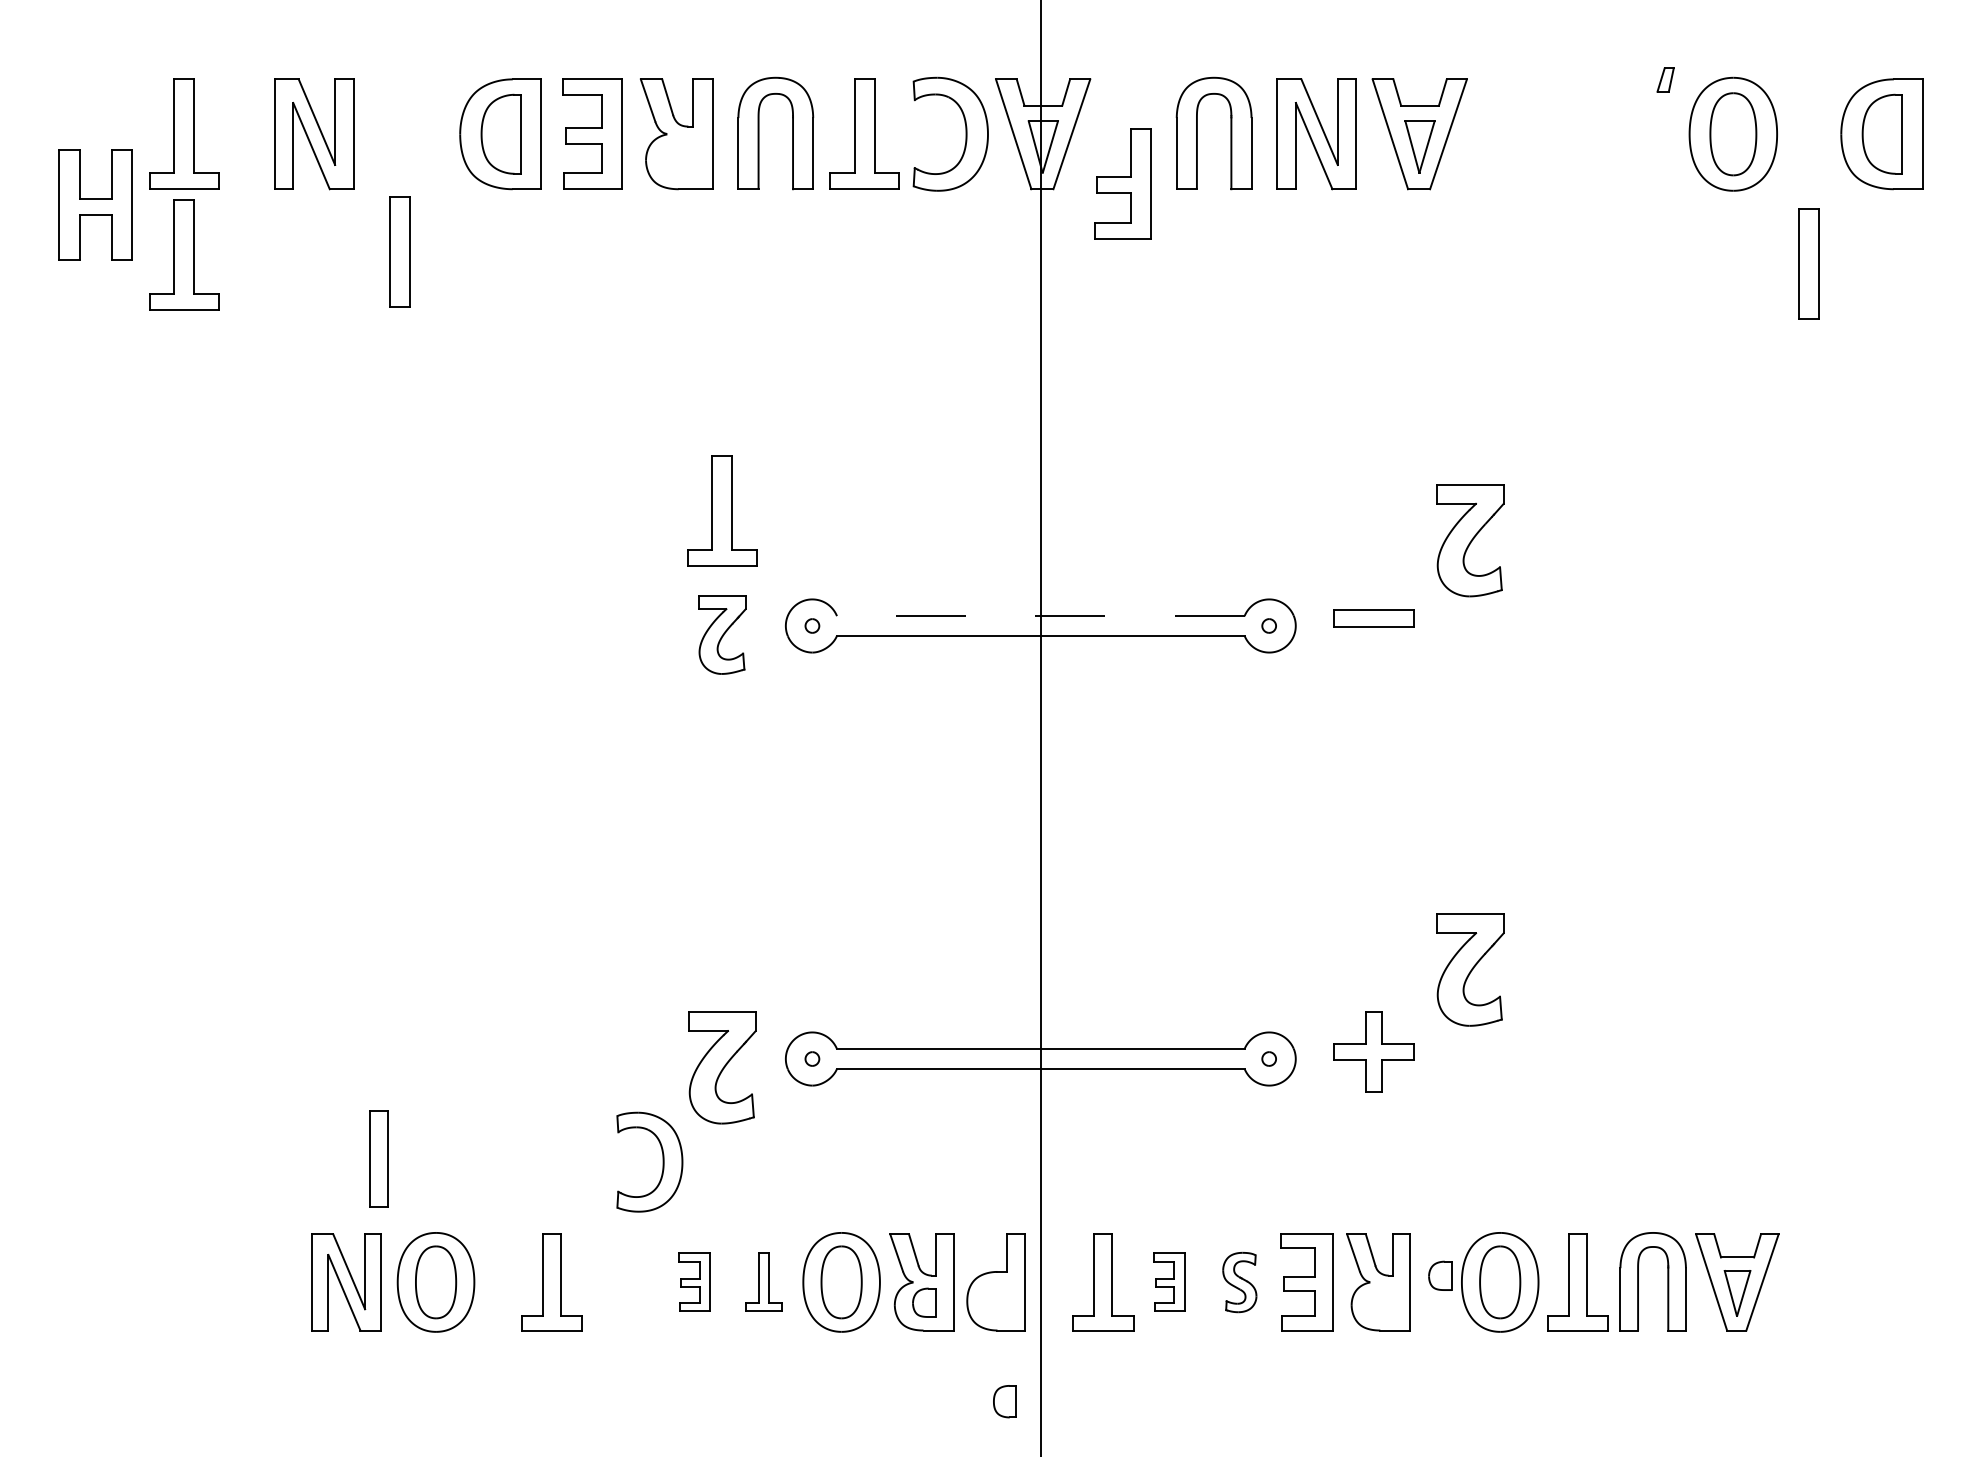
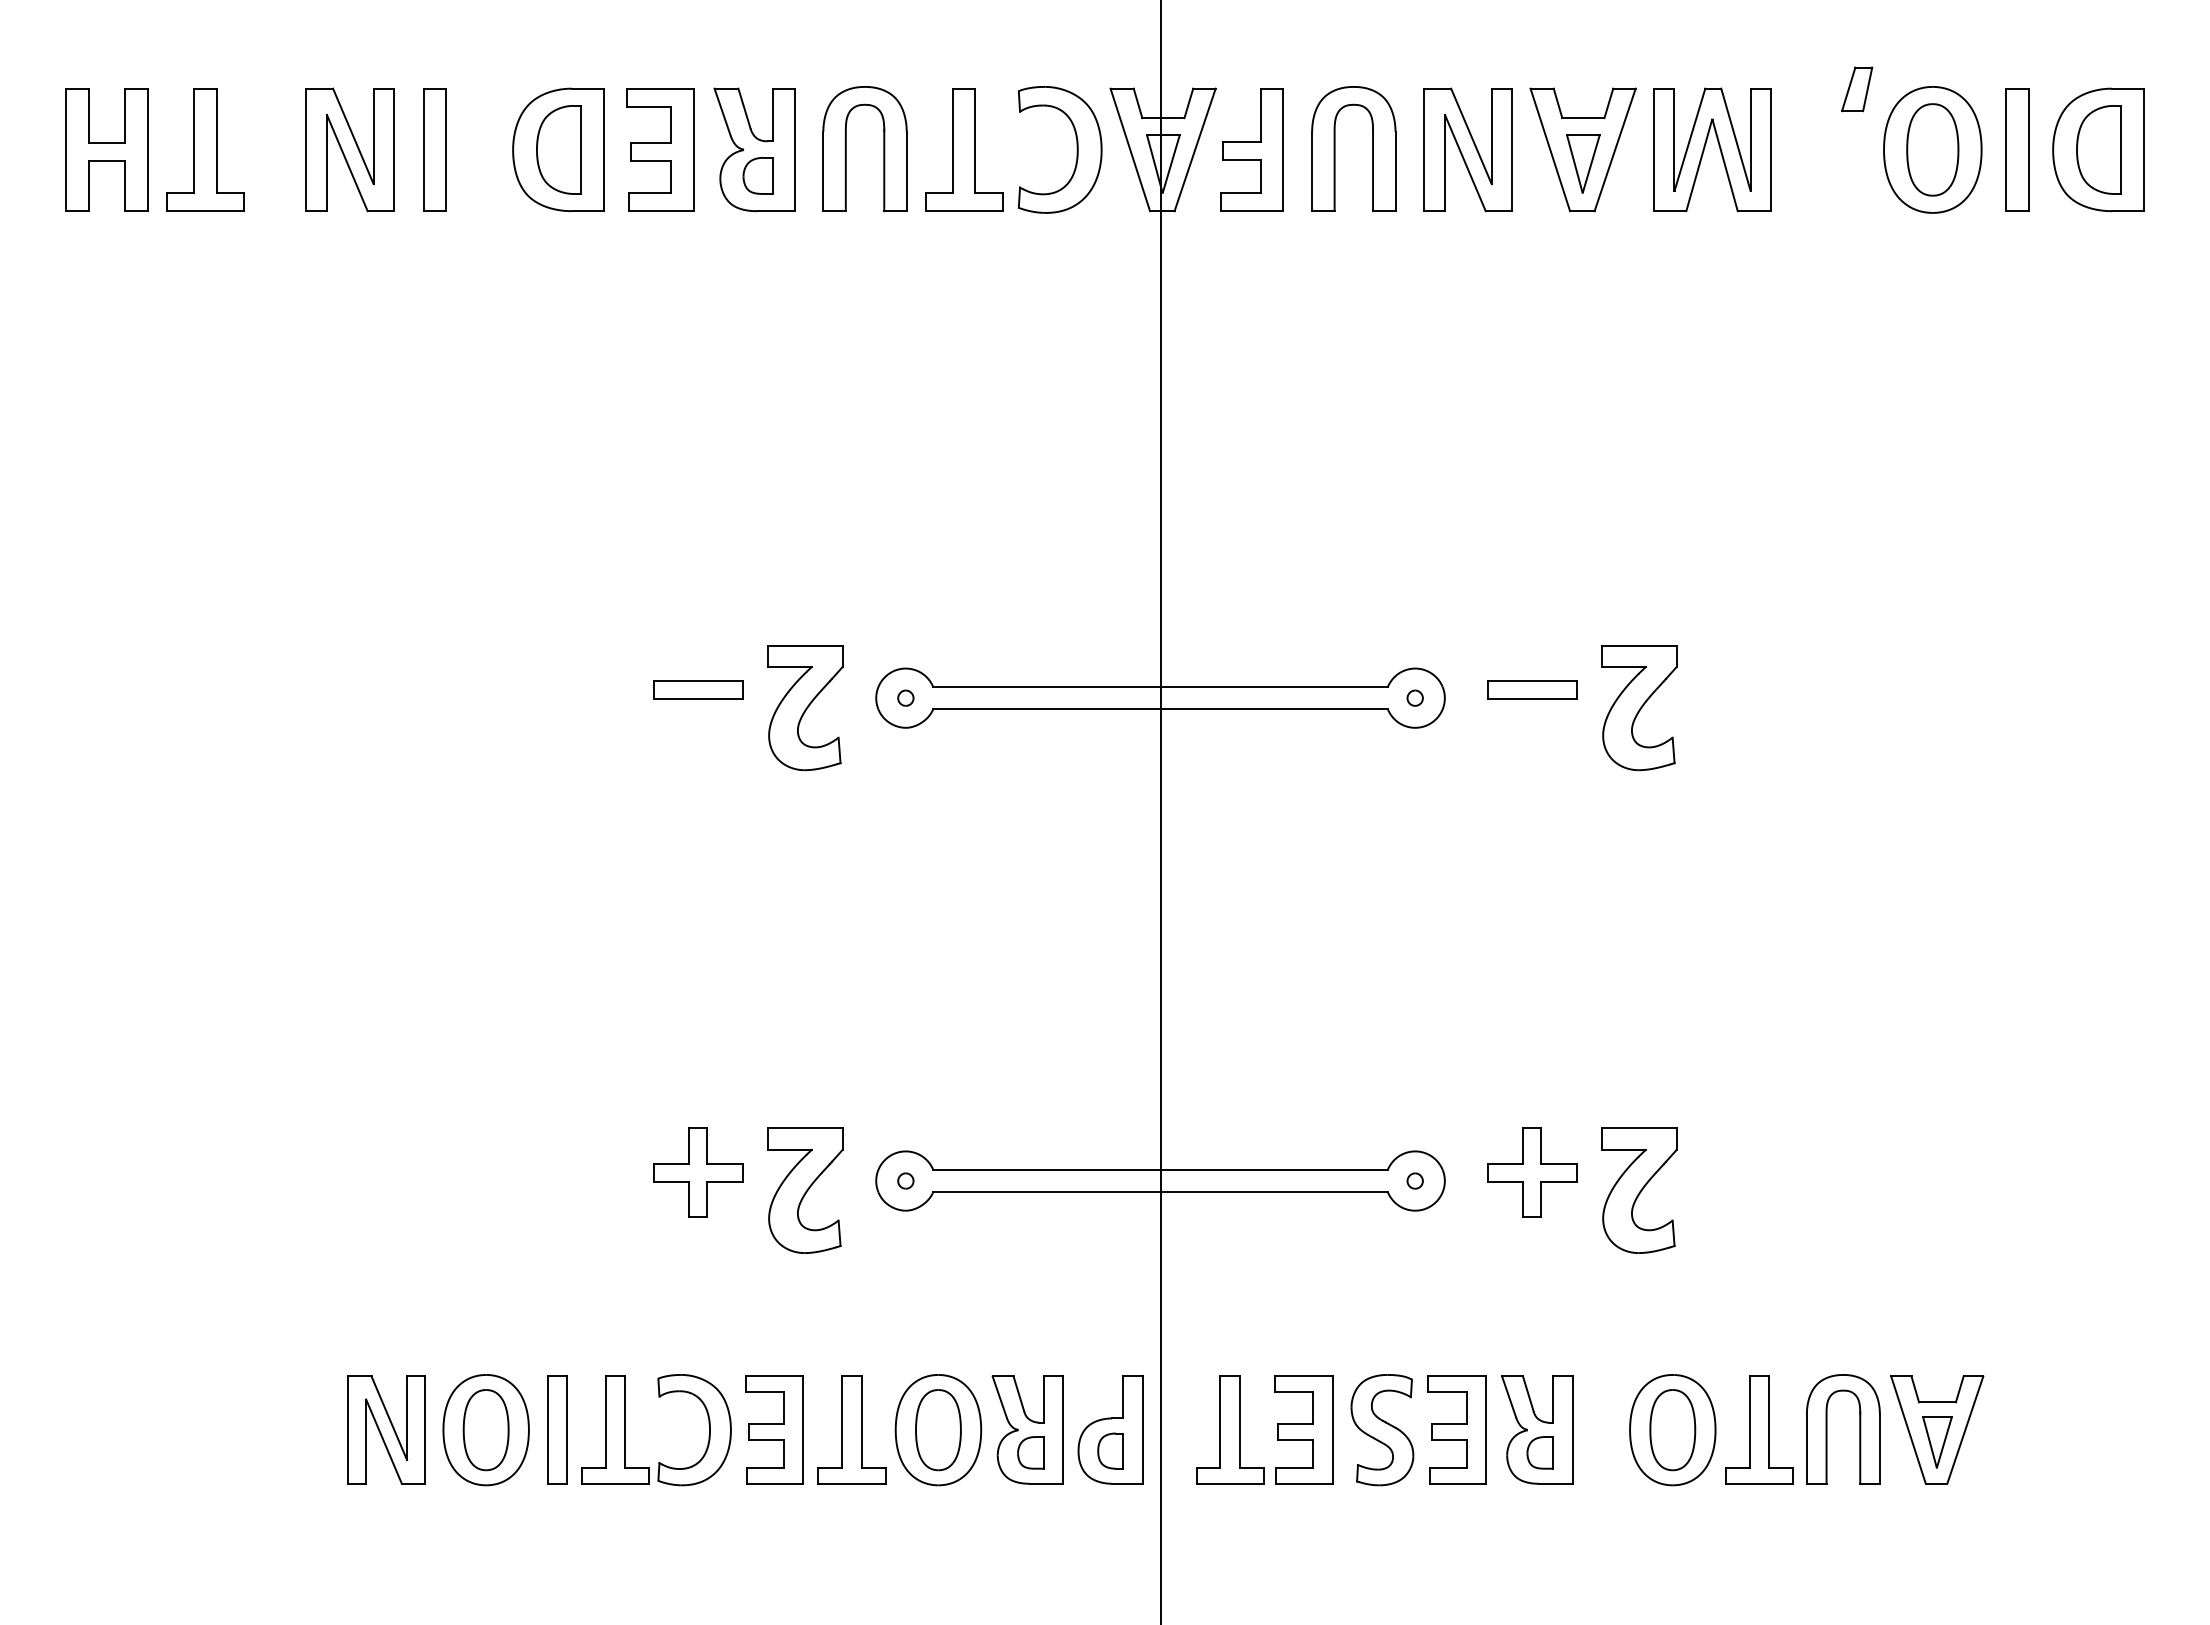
part: (1665, 80) -> (1857, 89), size x1.67
part: (1542, 133) -> (1719, 149), added
part: (679, 157) -> (757, 175), added
part: (1122, 183) -> (1251, 149), moved
part: (95, 204) -> (106, 149), moved
part: (399, 251) -> (434, 149), moved
part: (184, 254) -> (205, 284), removed
part: (1809, 263) -> (2017, 149), moved
part: (722, 510) -> (805, 569), removed
part: (1470, 541) -> (1639, 708), moved
line: (1040, 616) -> (1160, 687), dashed -> solid
part: (626, 618) -> (698, 689), added
part: (722, 635) -> (805, 708), size x1.43
part: (1470, 969) -> (1639, 1190), moved
part: (626, 1051) -> (698, 1172), added
part: (378, 1158) -> (557, 1429), moved
part: (662, 1167) -> (708, 1435), moved
part: (1439, 1275) -> (1539, 1452), moved
part: (694, 1281) -> (774, 1429), size x1.67
part: (763, 1281) -> (851, 1429), size x1.67
part: (1169, 1281) -> (1303, 1429), size x1.67
part: (1239, 1282) -> (1382, 1430), size x1.67
part: (1004, 1401) -> (1110, 1450), moved

